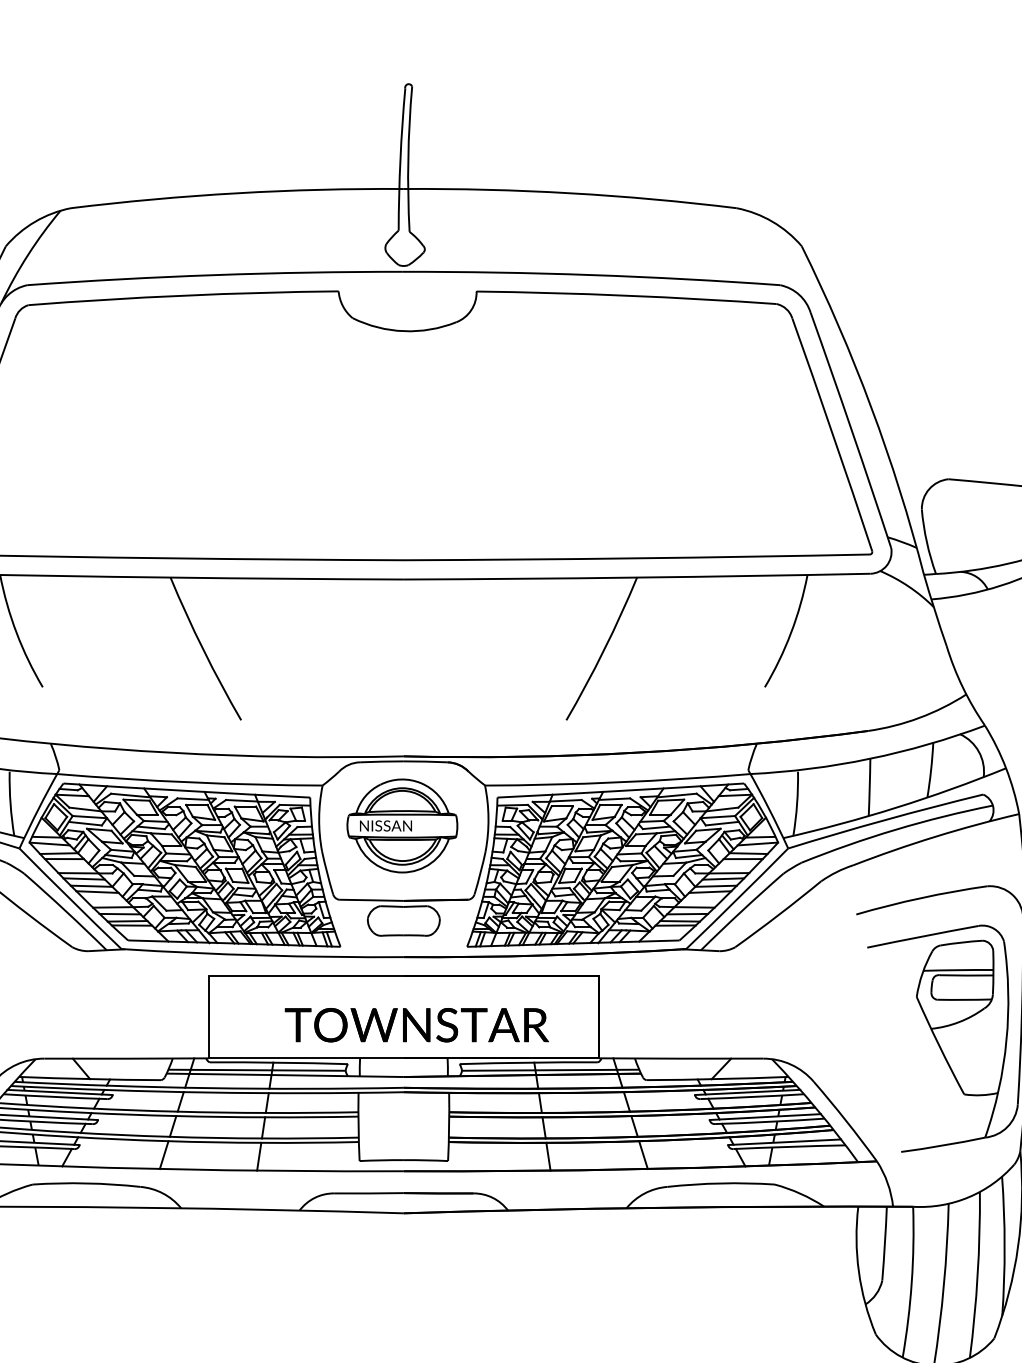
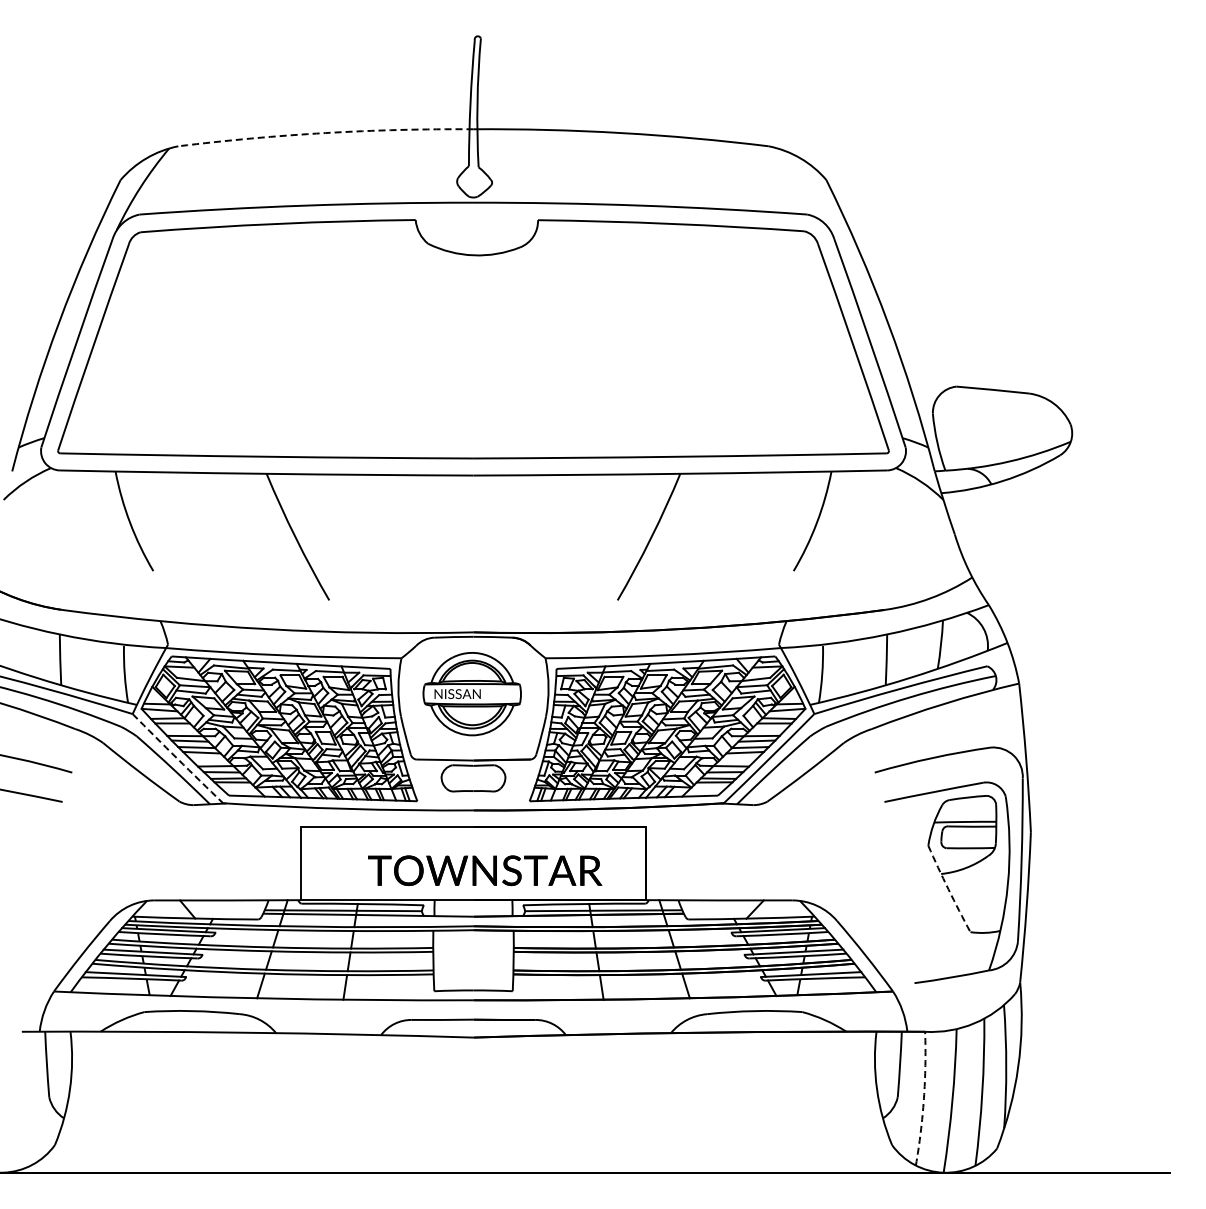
arc: (236, 193) -> (325, 133), solid -> dashed
arc: (70, 898) -> (177, 758), solid -> dashed
arc: (939, 1046) -> (948, 889), solid -> dashed
arc: (911, 1282) -> (923, 1098), solid -> dashed

